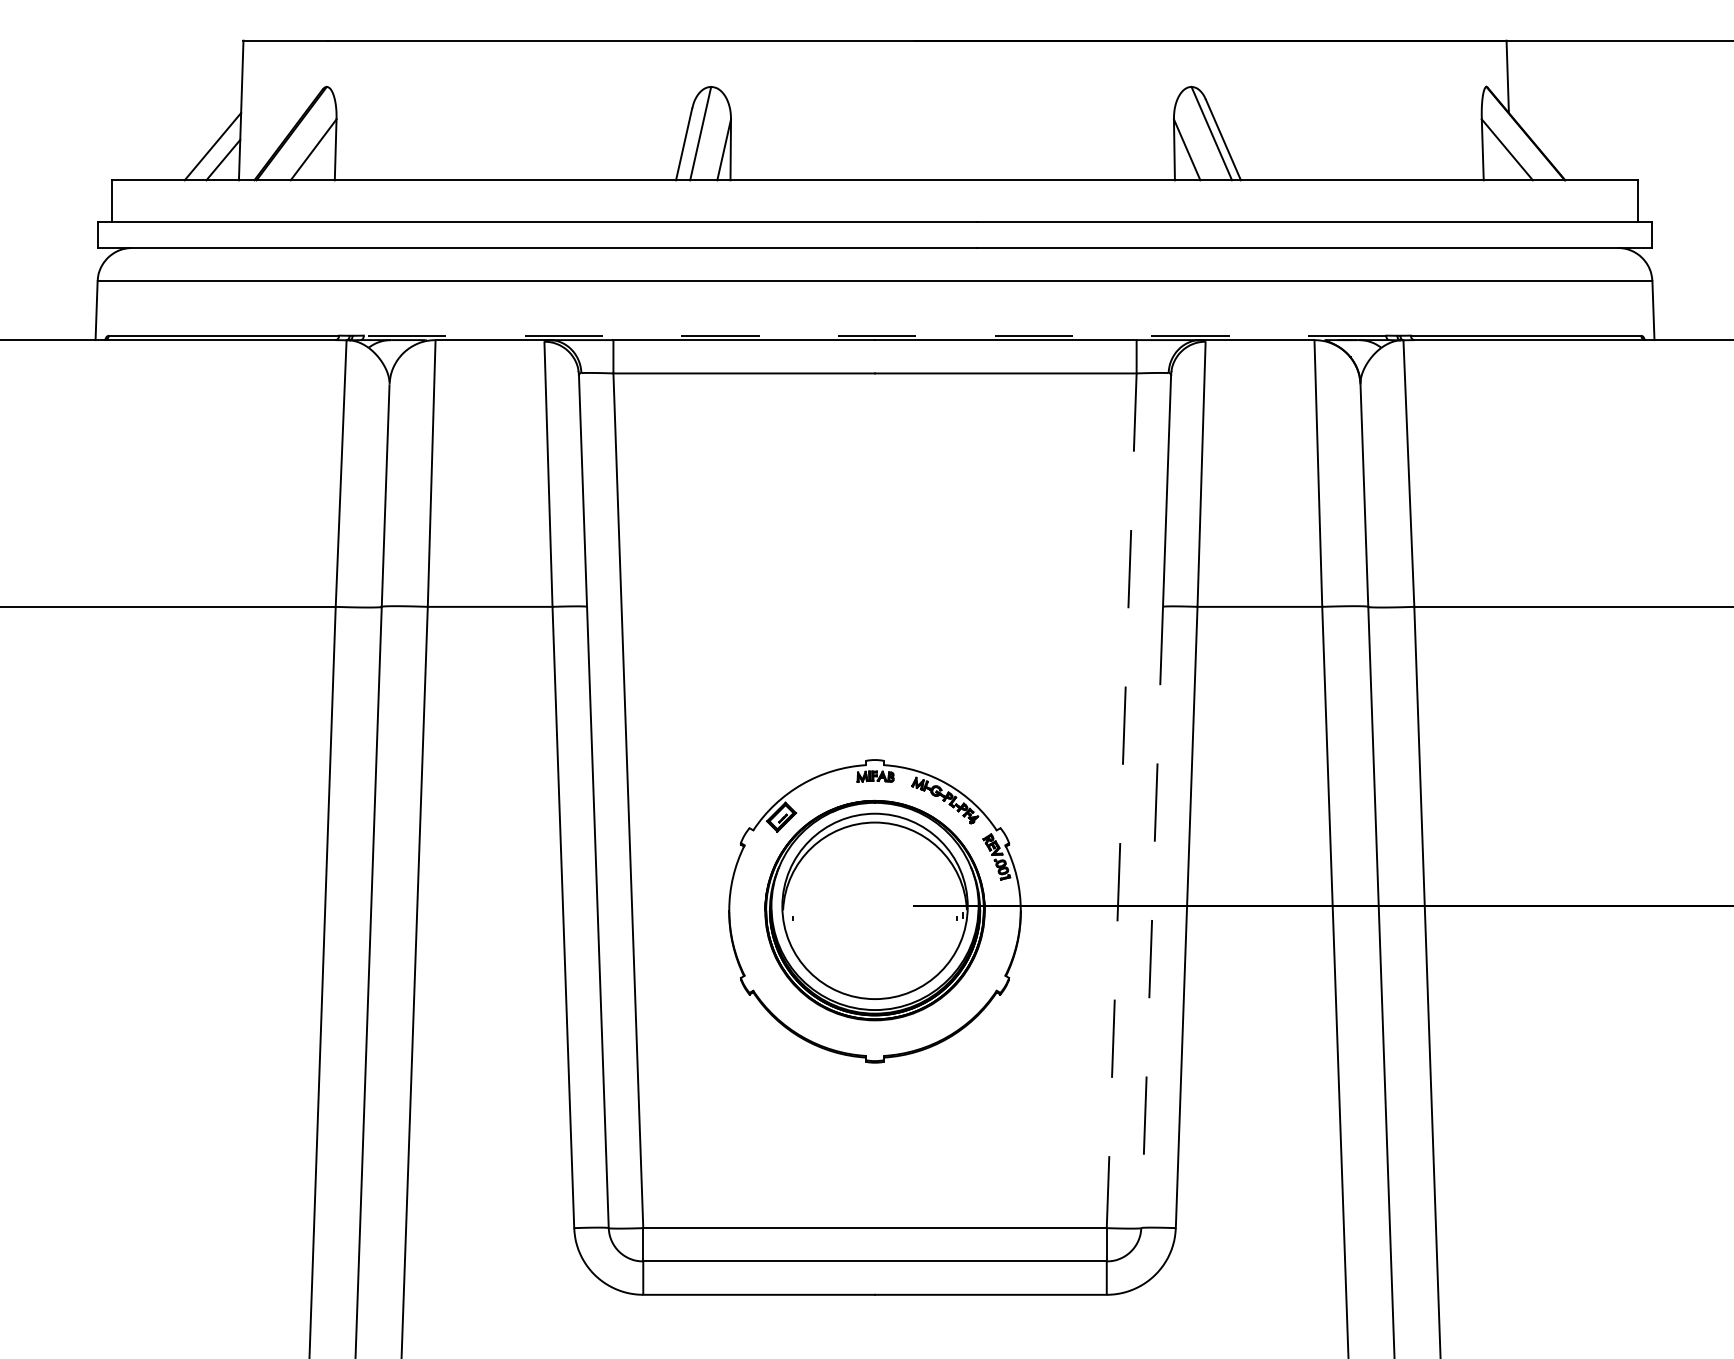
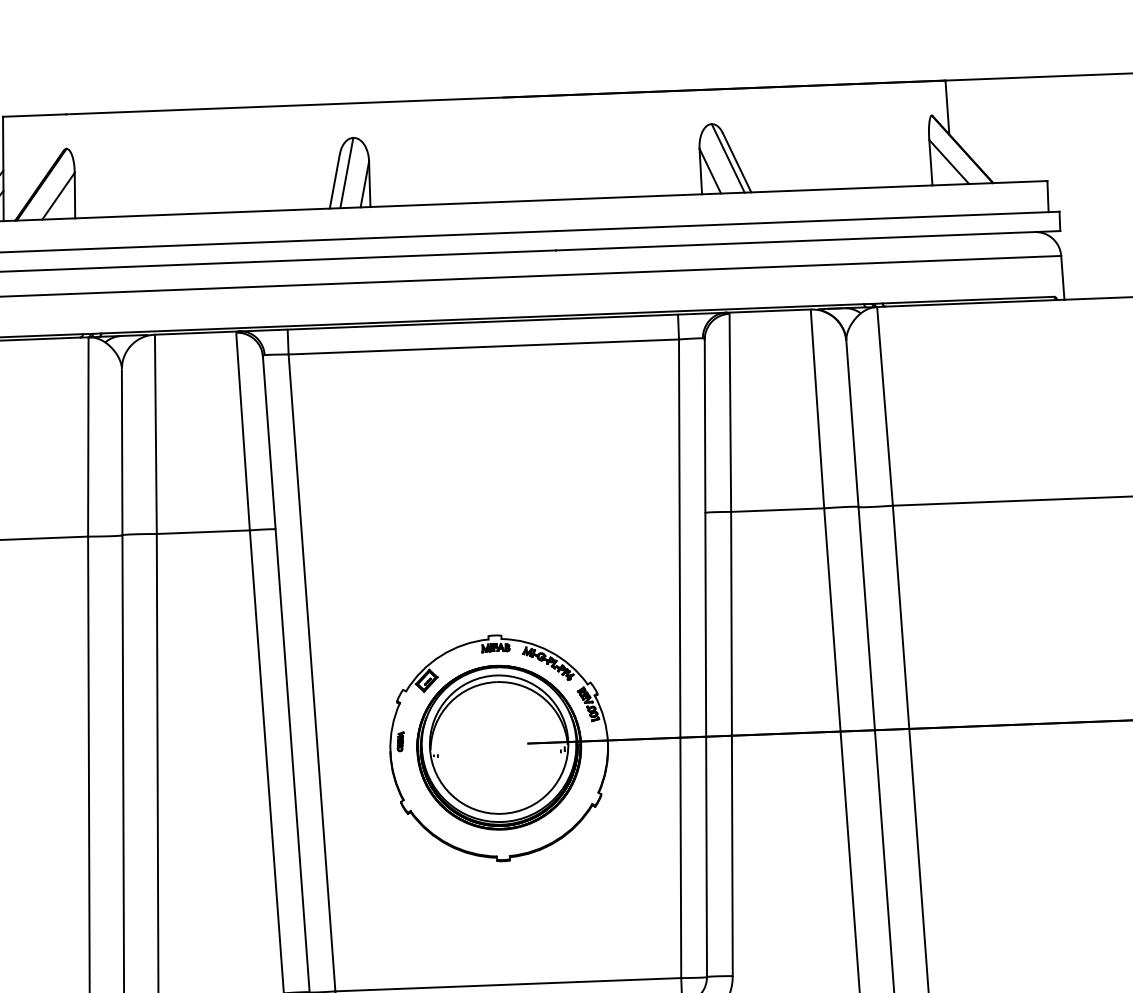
line: (874, 335) -> (482, 318), dashed -> solid
line: (1121, 800) -> (679, 658), dashed -> solid
part: (743, 897) -> (400, 741), added
line: (1152, 917) -> (706, 744), dashed -> solid

